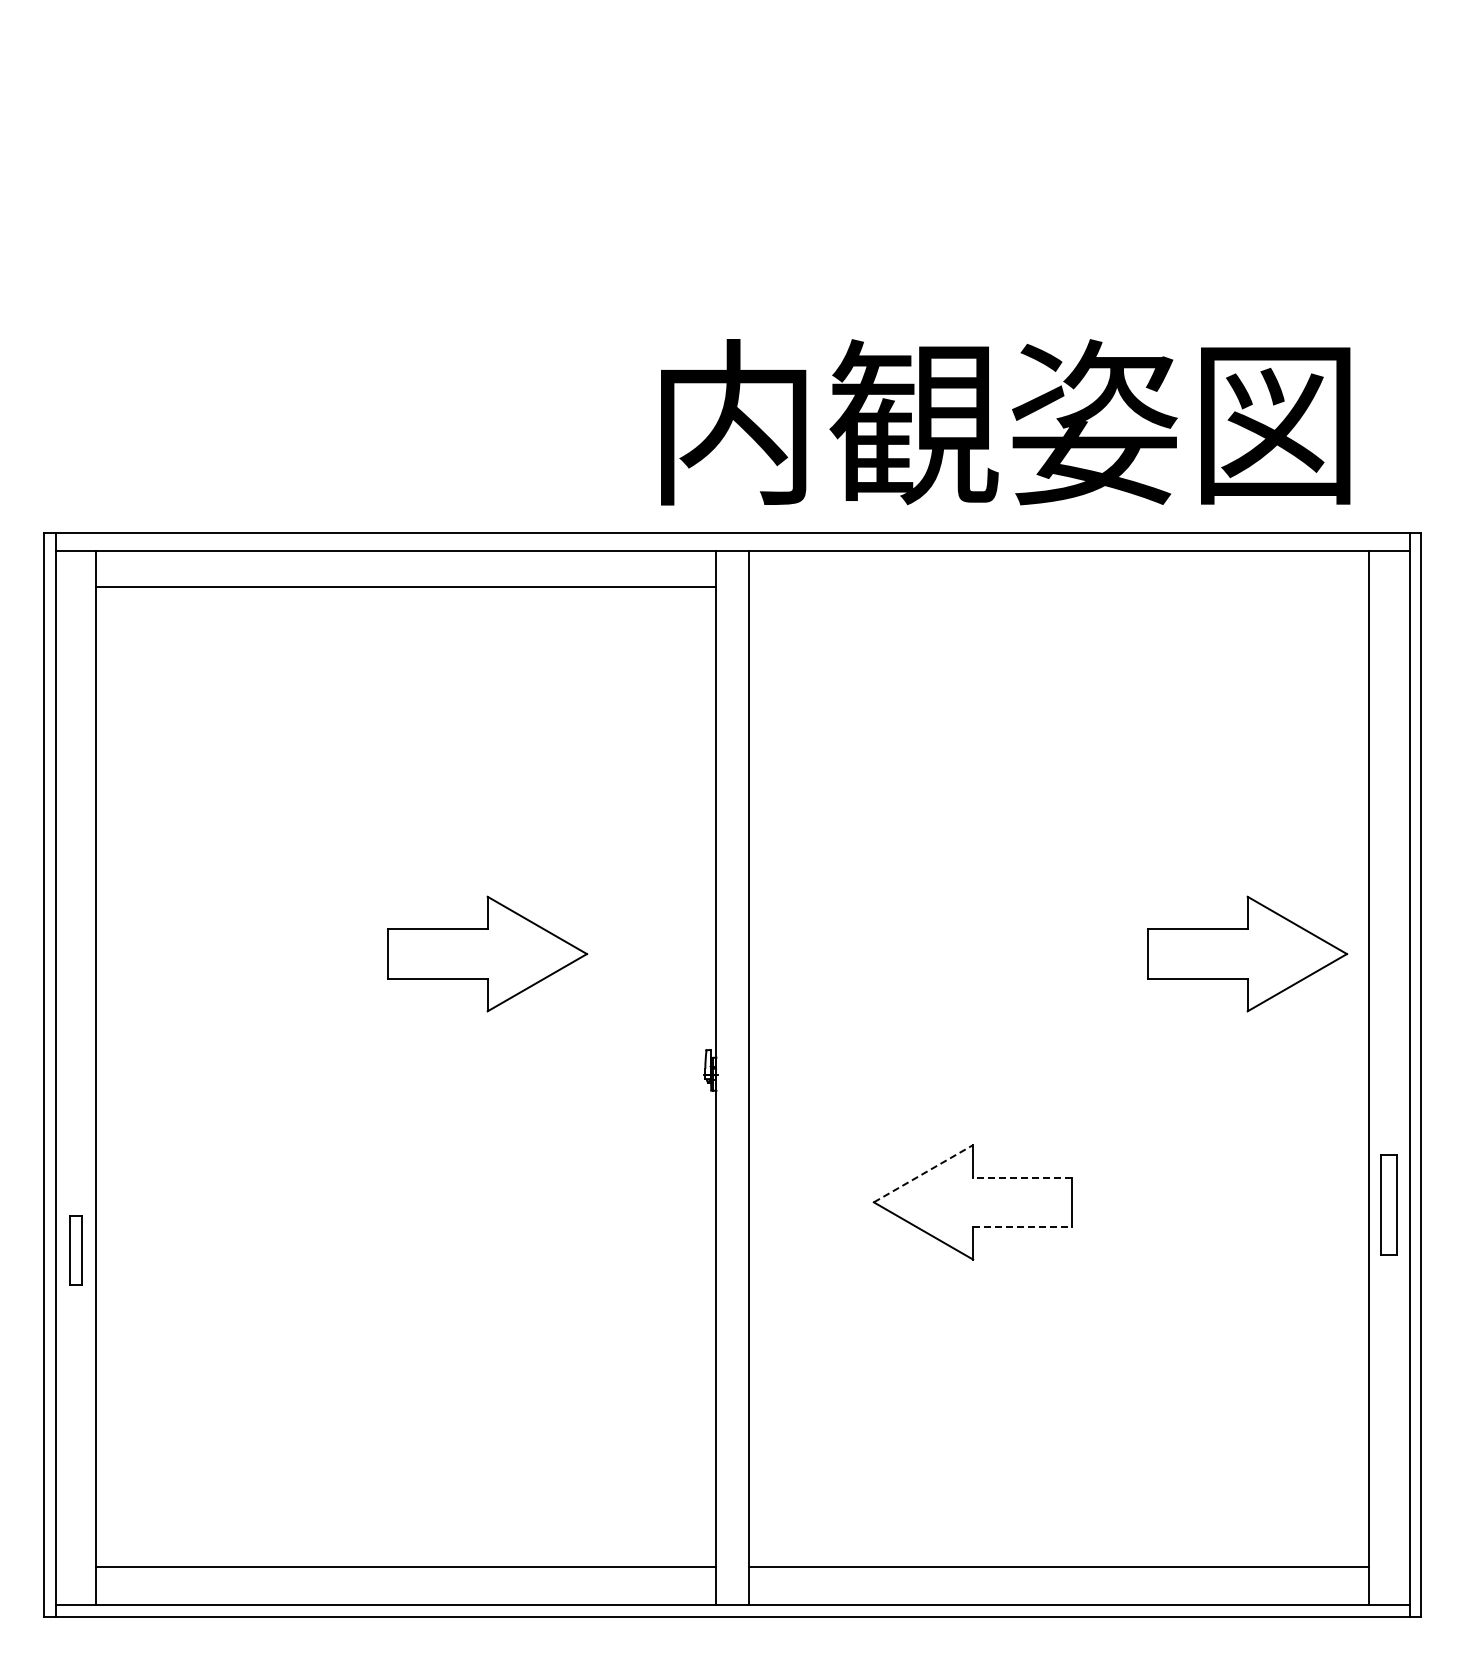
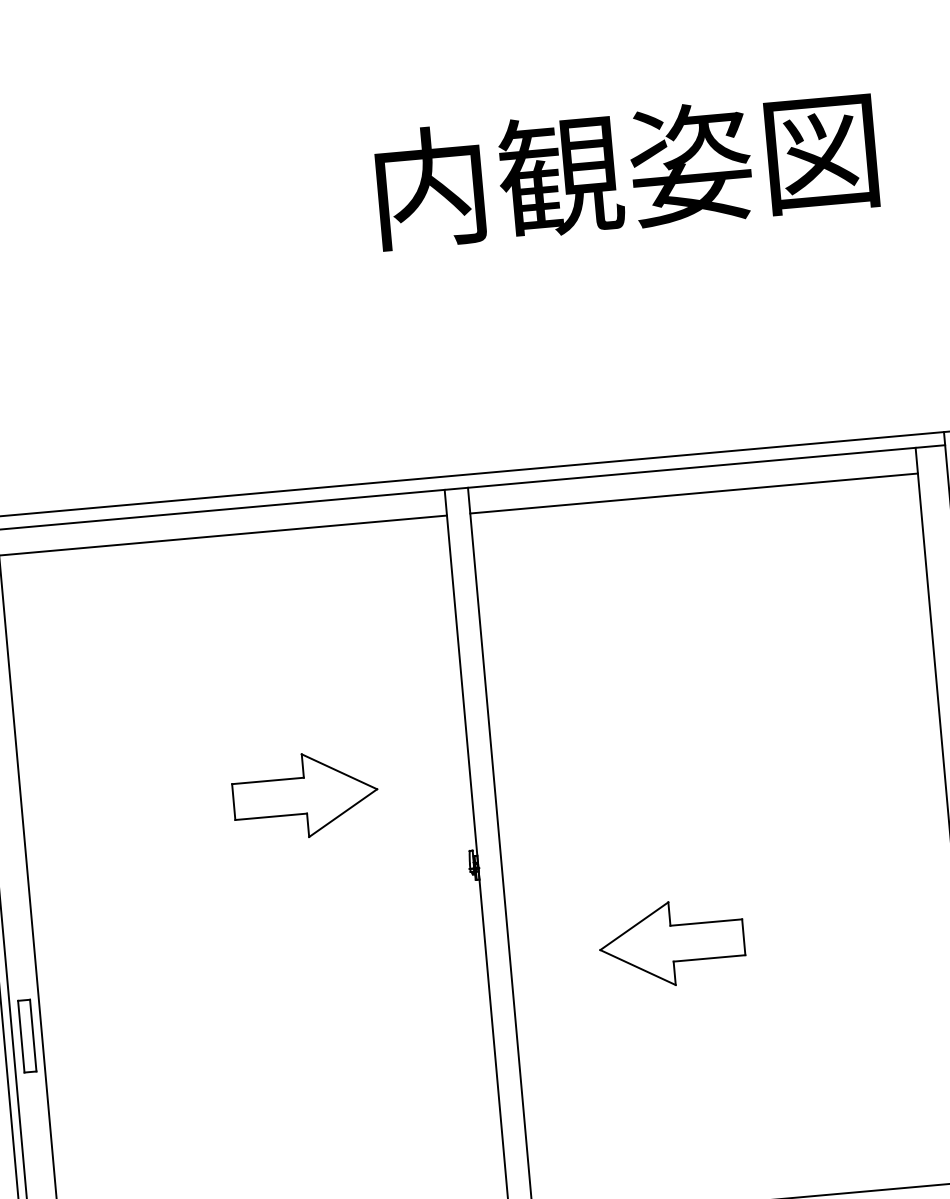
text: (1005, 422) -> (626, 169), moved
line: (1058, 586) -> (693, 493), added
part: (1247, 953) -> (854, 746), removed
line: (923, 1173) -> (634, 926), dashed -> solid
line: (1022, 1177) -> (706, 922), dashed -> solid
line: (1022, 1227) -> (709, 958), dashed -> solid
part: (75, 1250) -> (26, 1036), size x1.43

